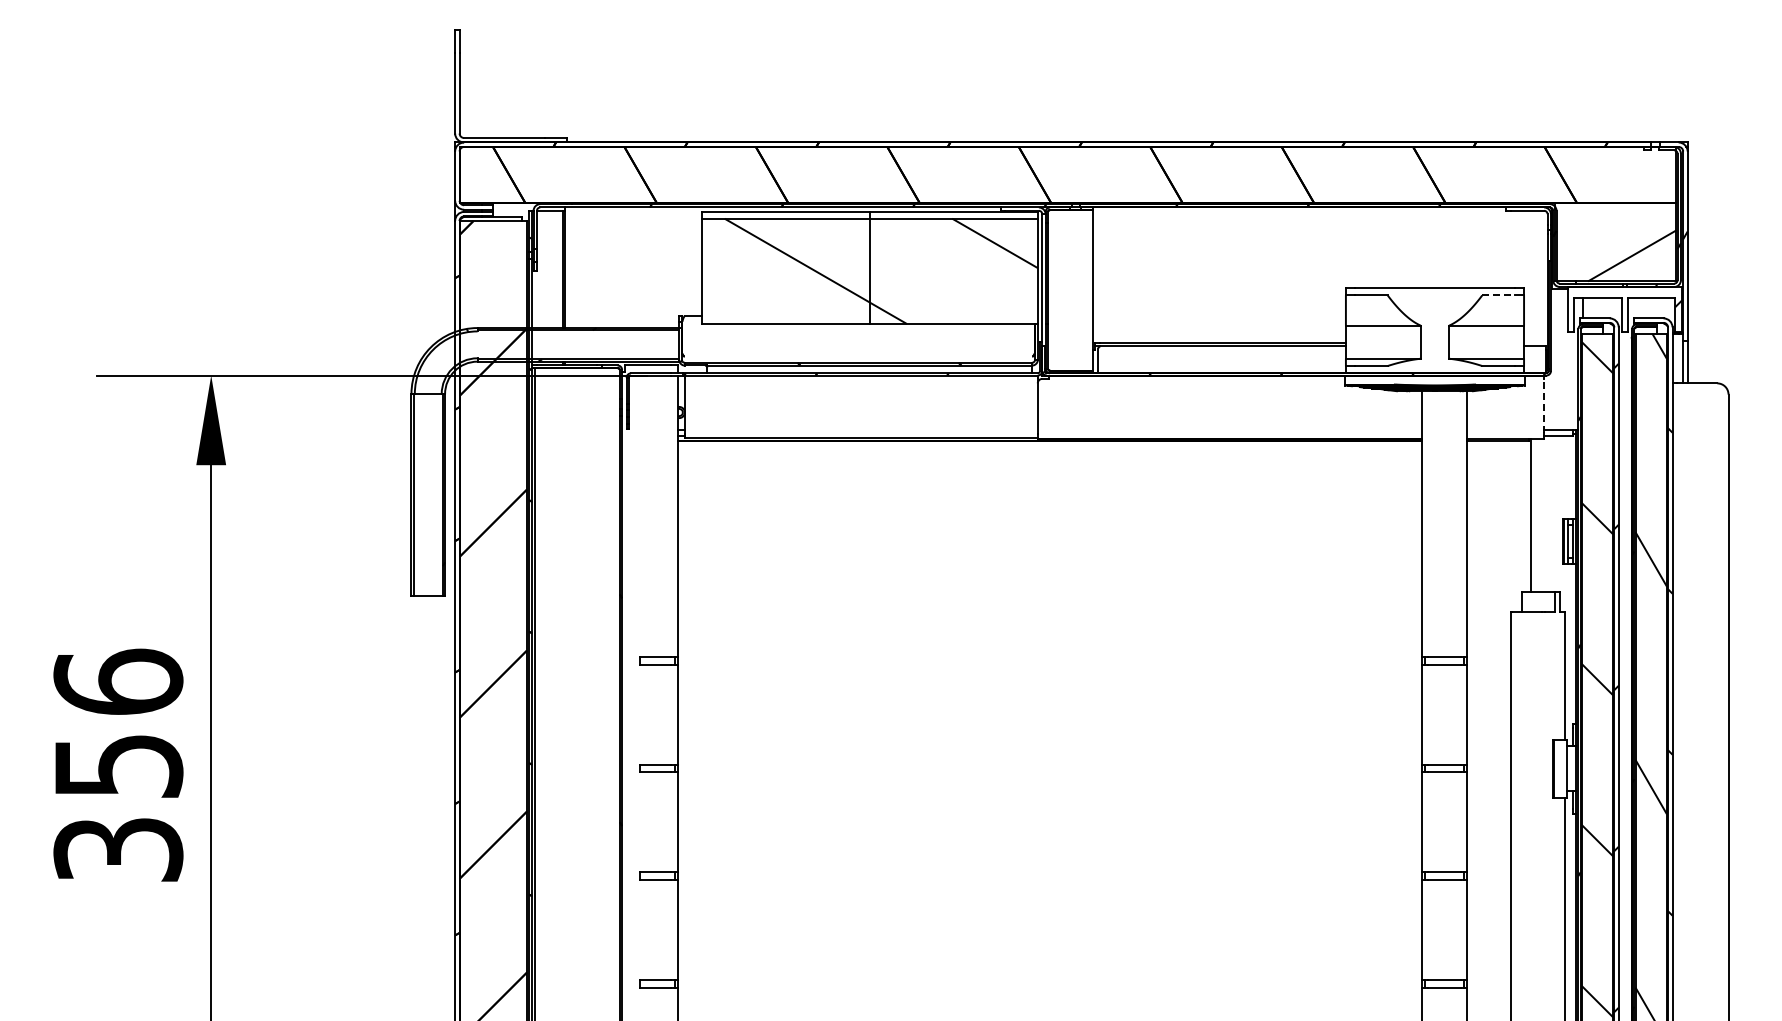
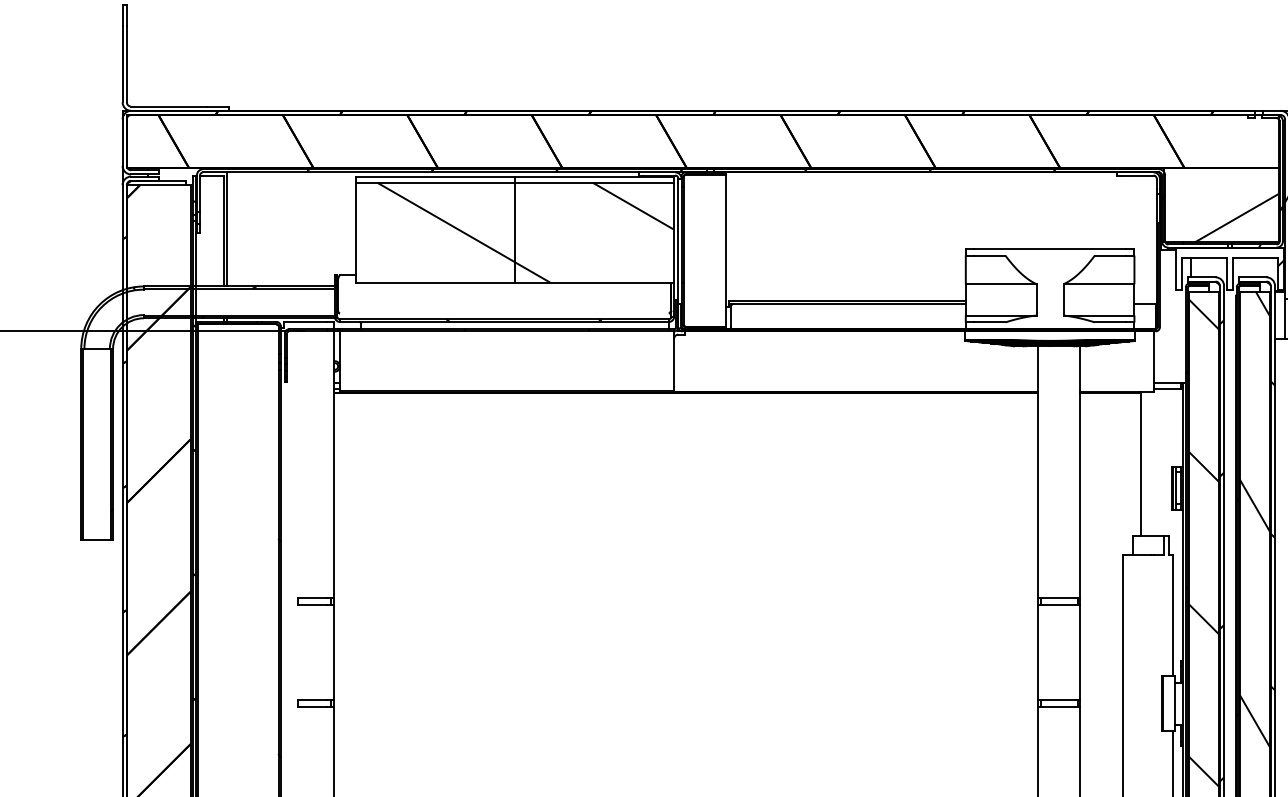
line: (1499, 295) -> (1111, 255), dashed -> solid
line: (1544, 405) -> (1153, 359), dashed -> solid

